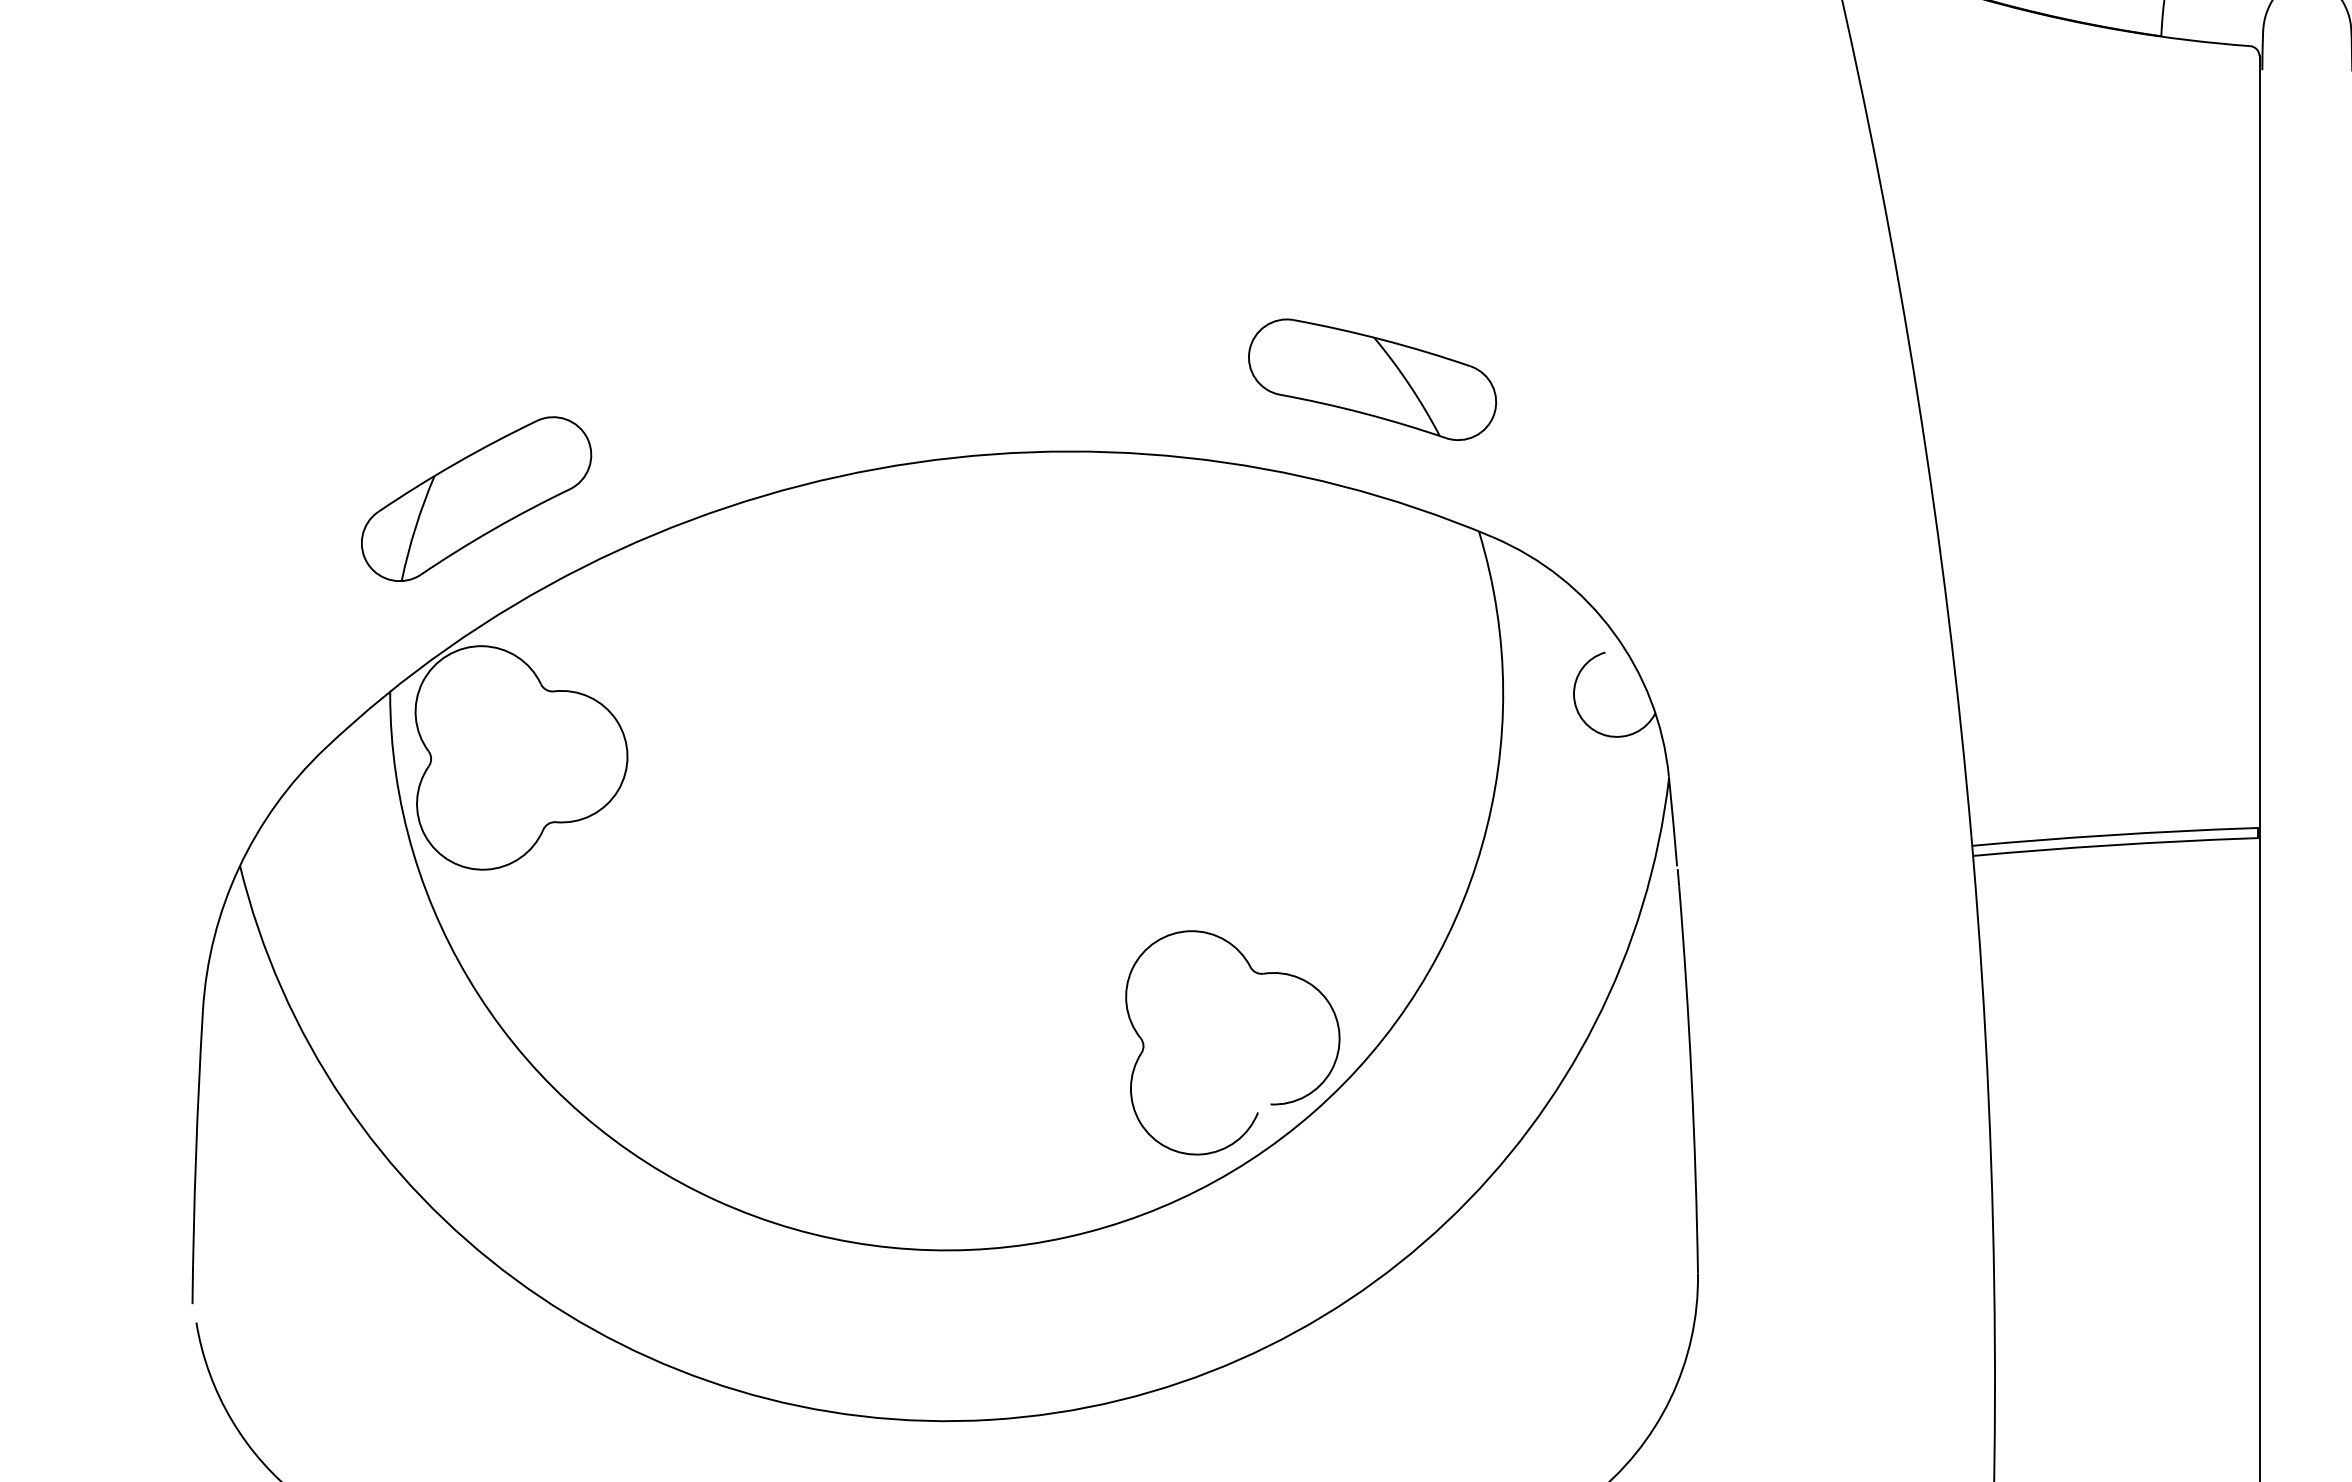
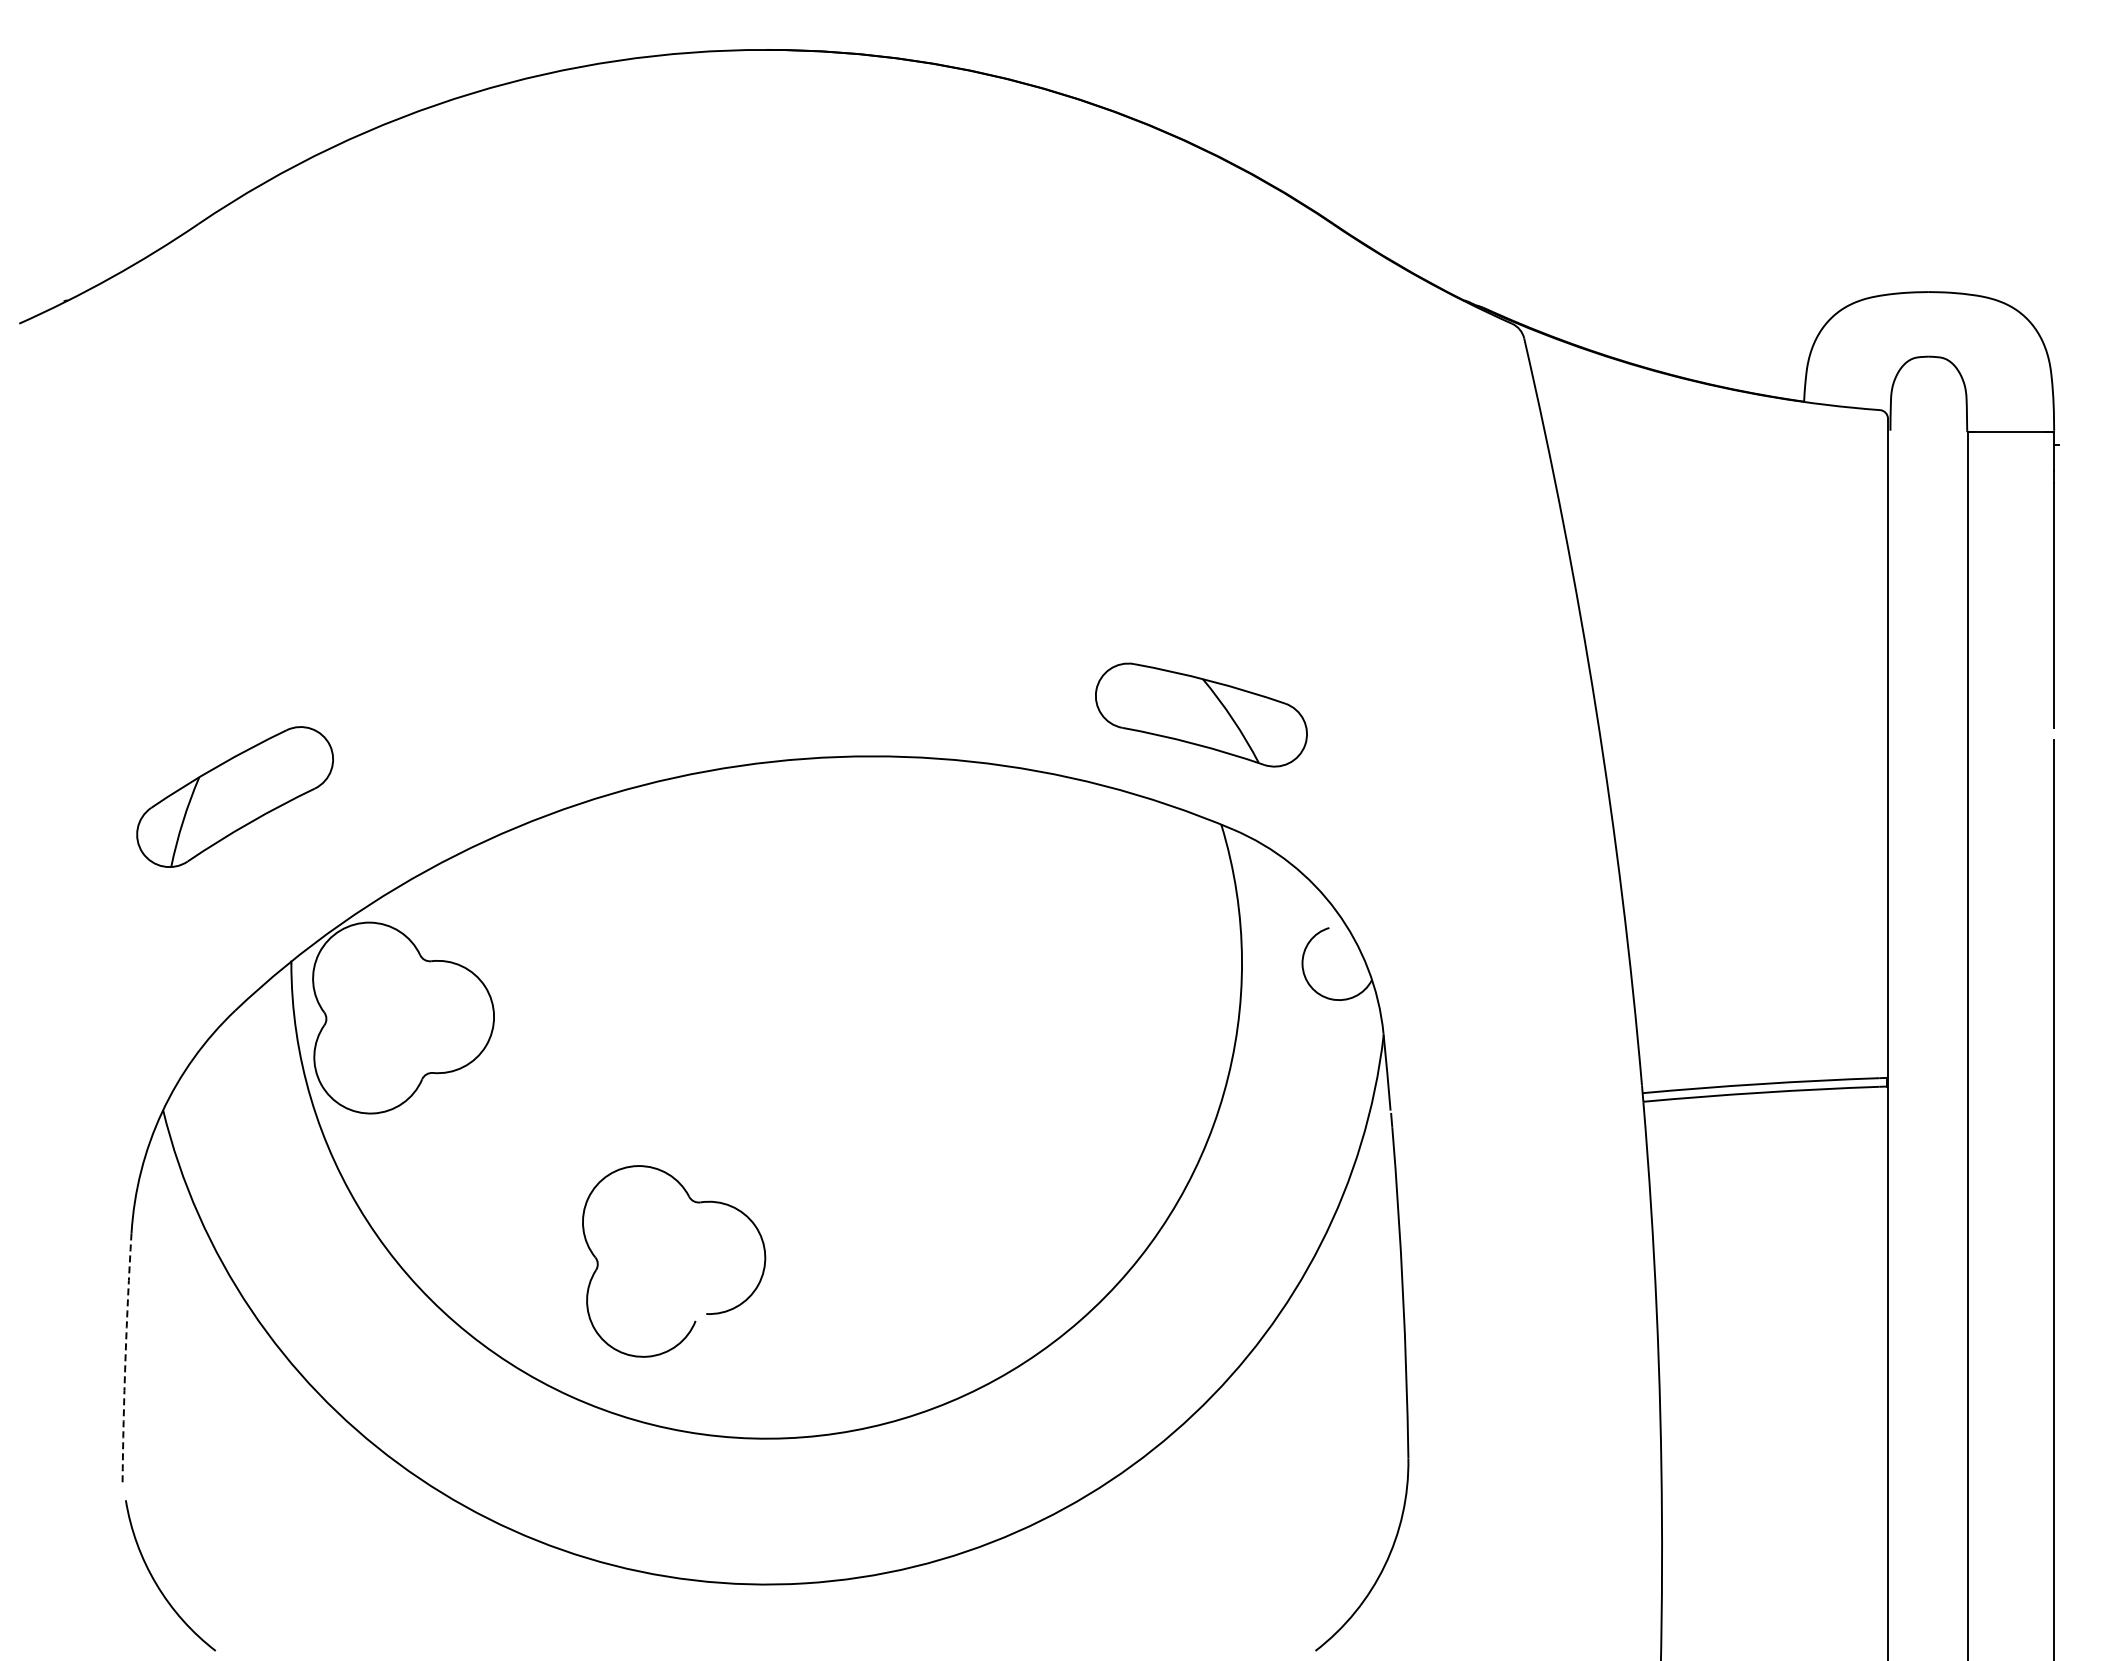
part: (1372, 379) -> (1201, 714), moved
part: (475, 498) -> (234, 796), moved
part: (1270, 1103) -> (706, 1313), moved
arc: (195, 1156) -> (125, 1358), solid -> dashed

